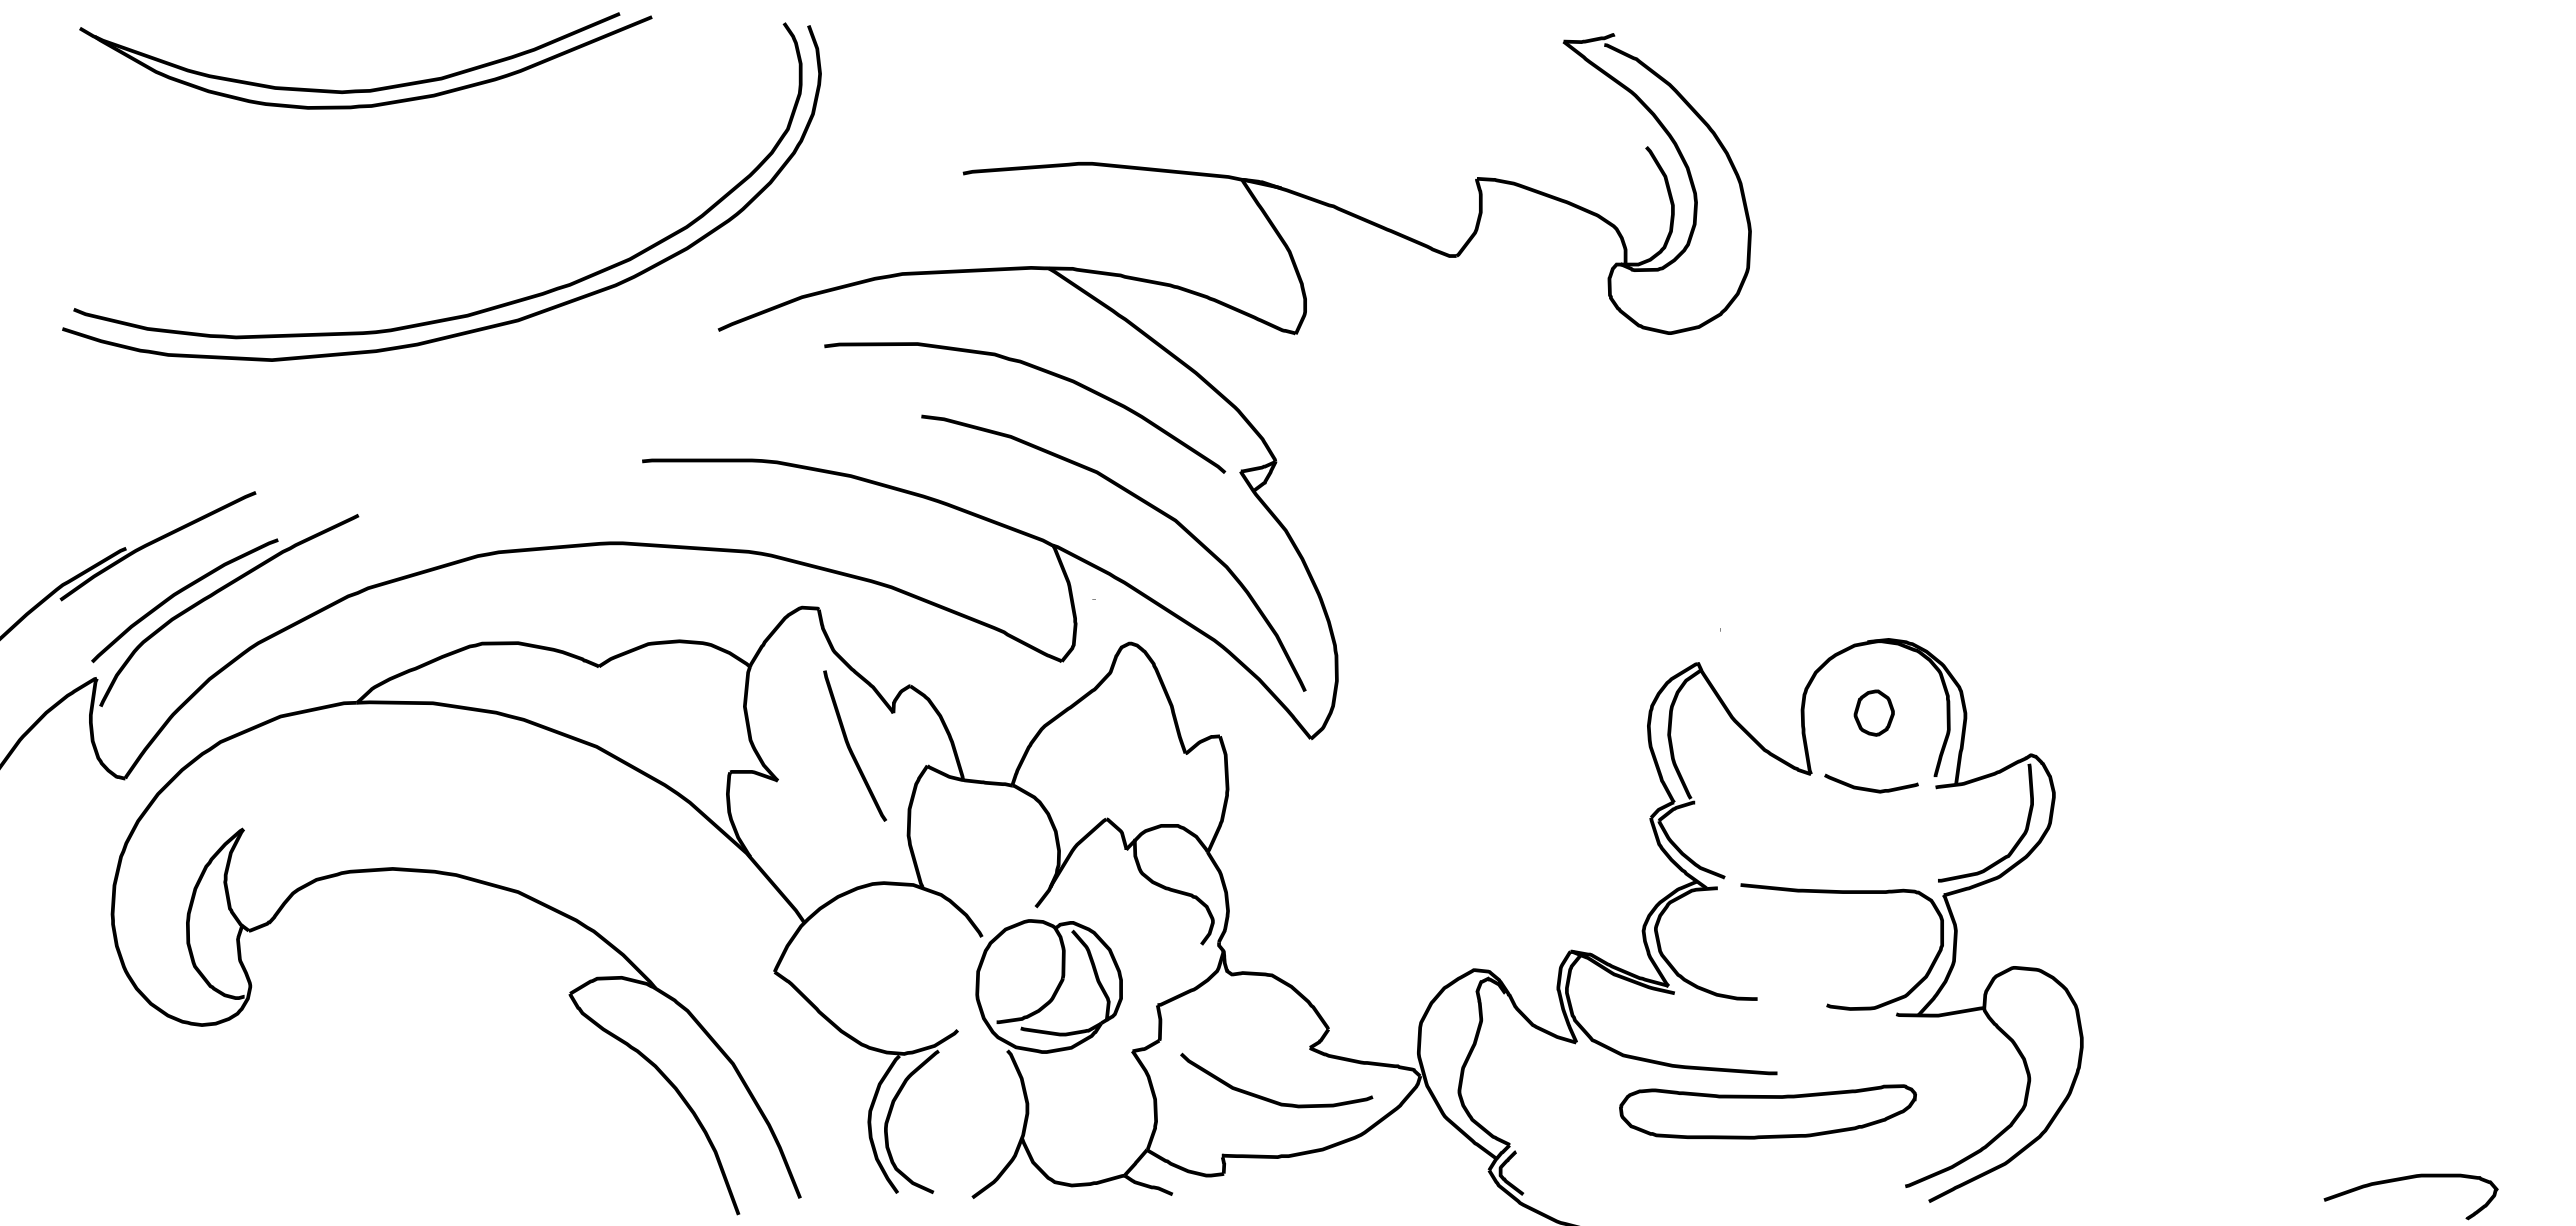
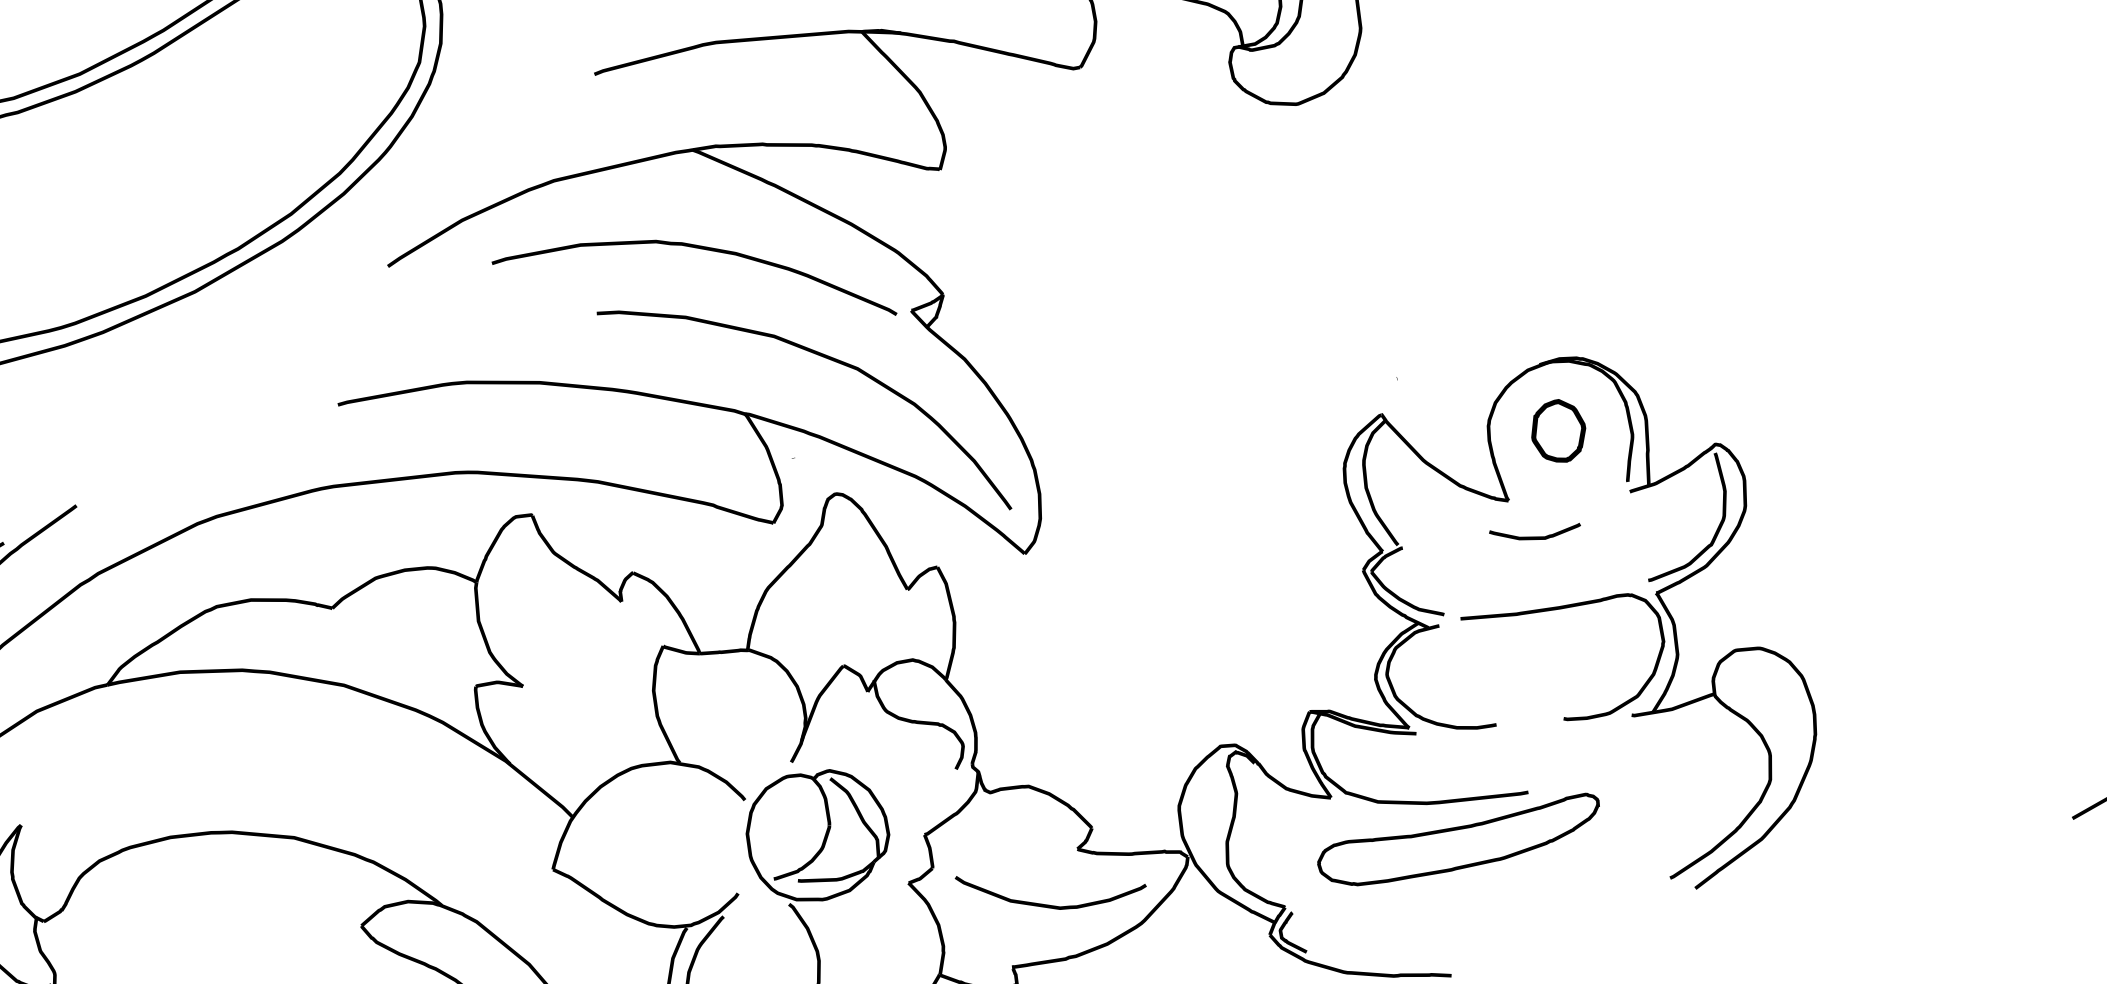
part: (1873, 712) -> (1557, 431), size x1.4
curve: (851, 747) -> (587, 641), removed
curve: (1871, 788) -> (1536, 536), moved
part: (1767, 1111) -> (1459, 842), moved

